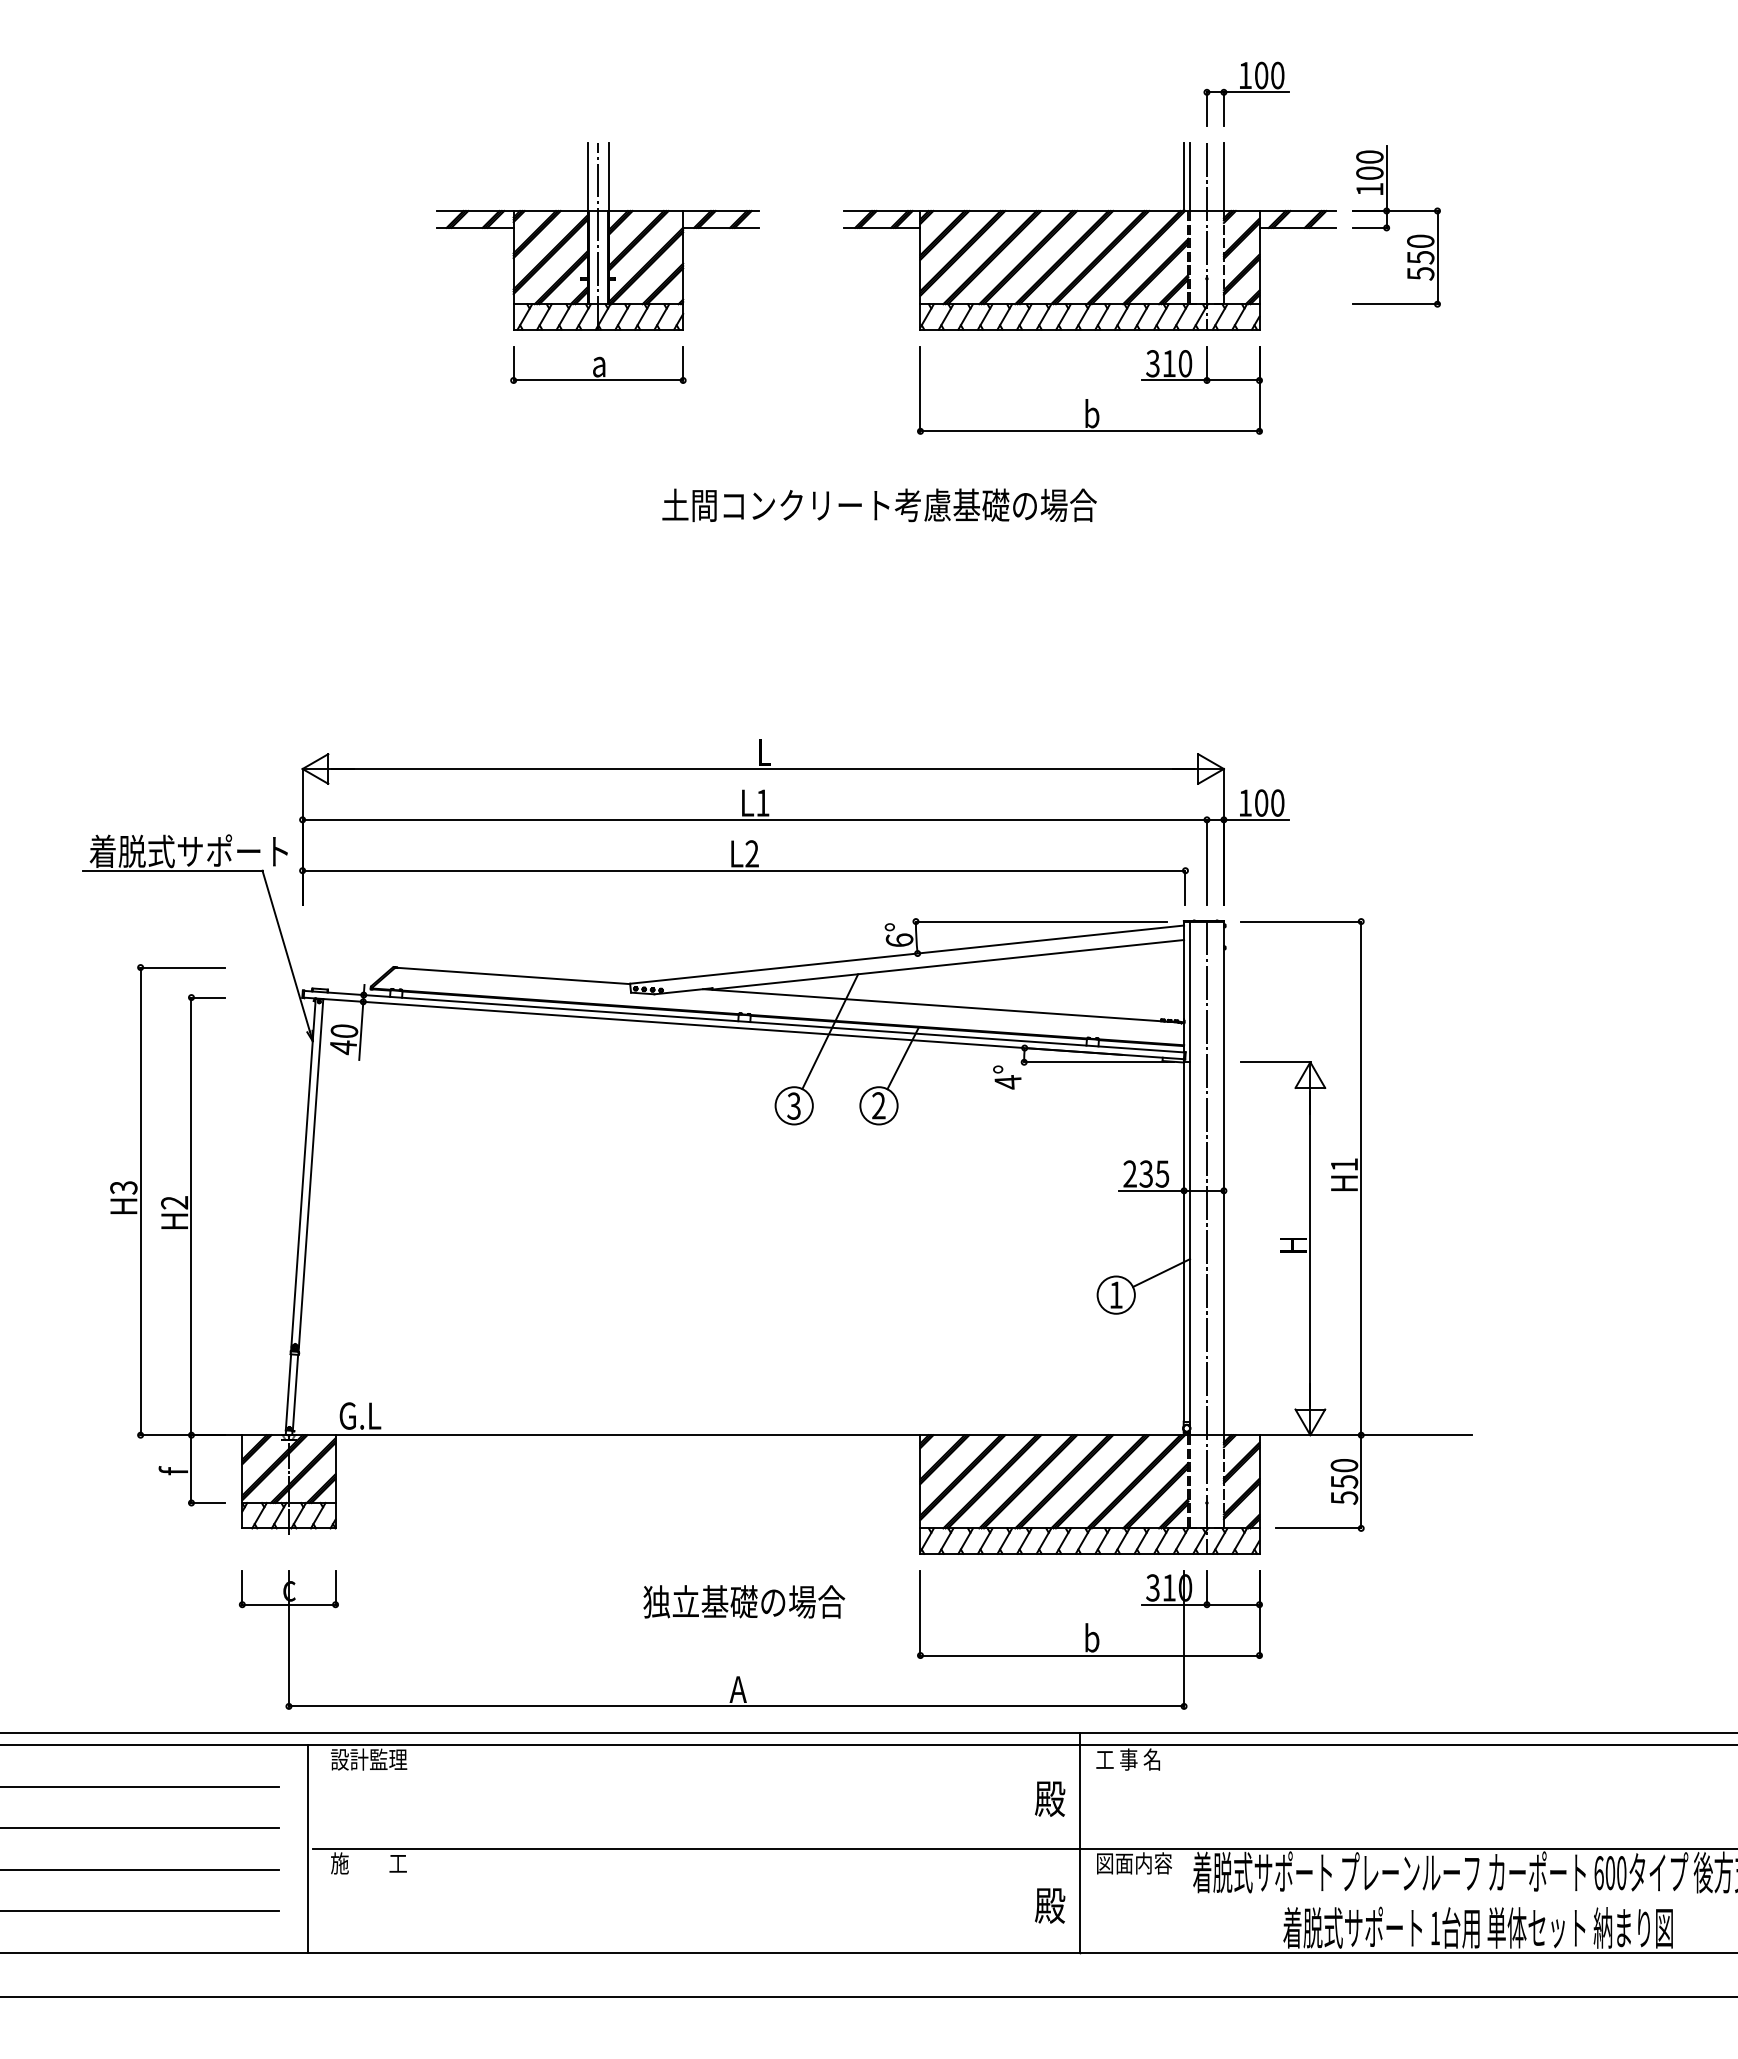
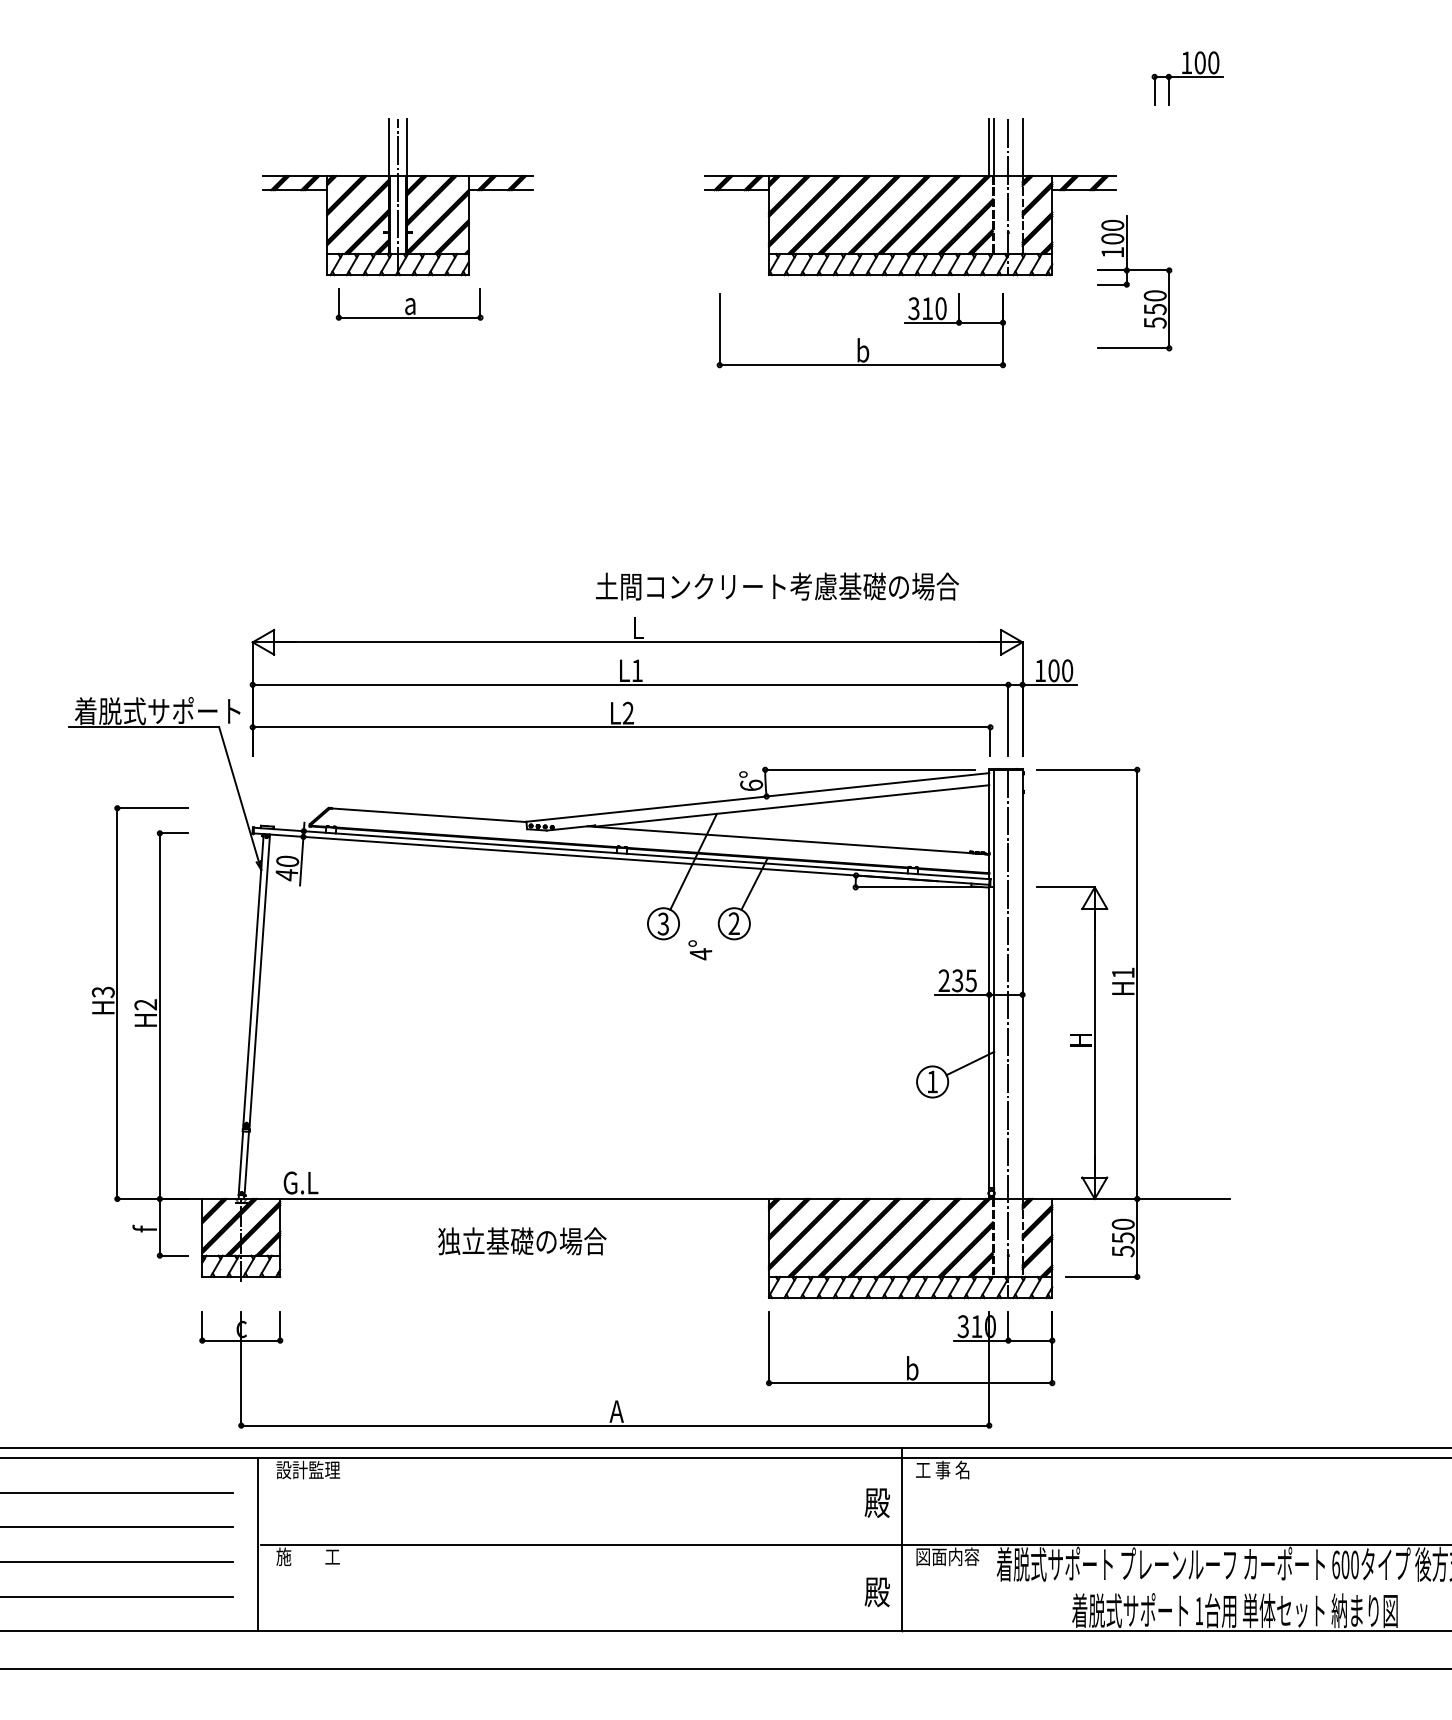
part: (1246, 93) -> (1187, 77), moved
part: (1389, 226) -> (1129, 283), moved
part: (597, 236) -> (397, 197), moved
part: (598, 364) -> (409, 304), moved
part: (1088, 399) -> (860, 338), moved
text: (879, 505) -> (777, 586), moved
text: (1007, 1077) -> (700, 950), moved
text: (744, 1601) -> (522, 1241), moved

